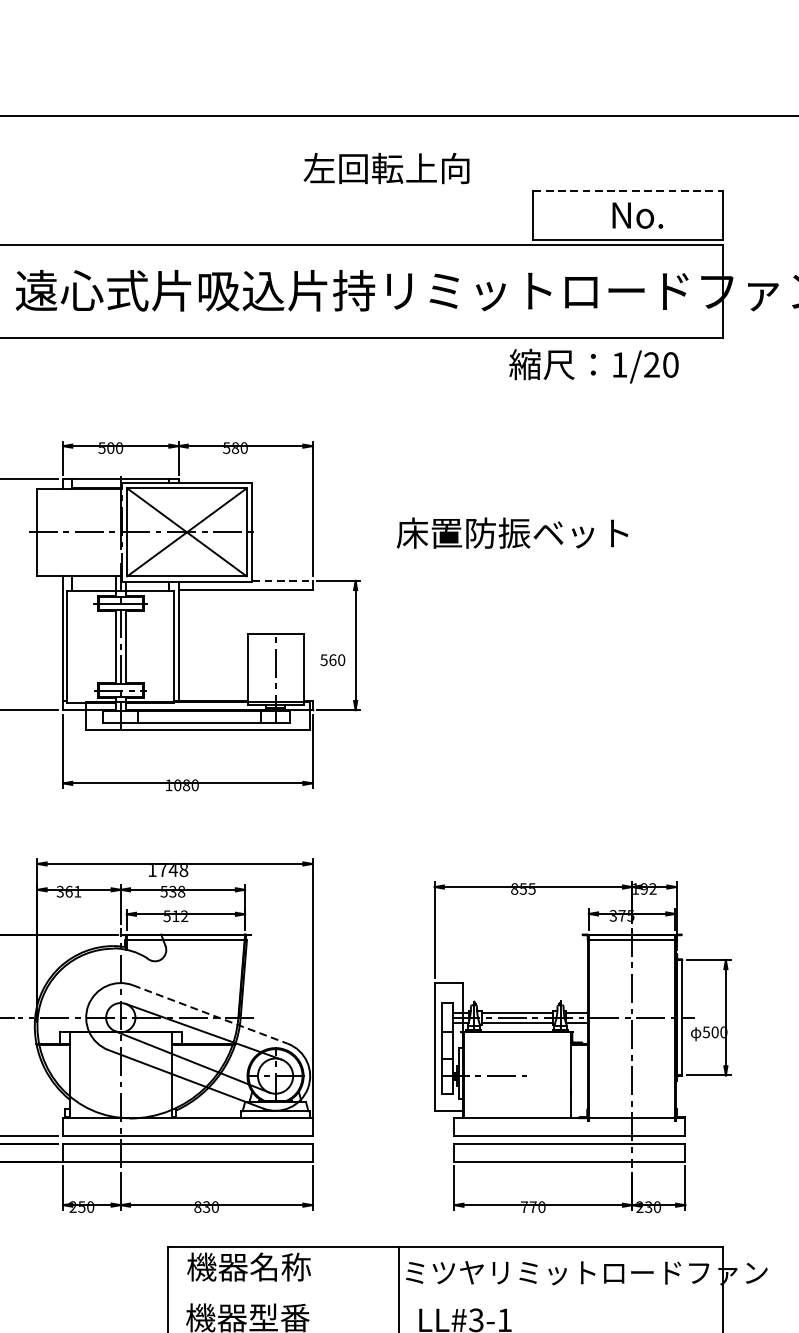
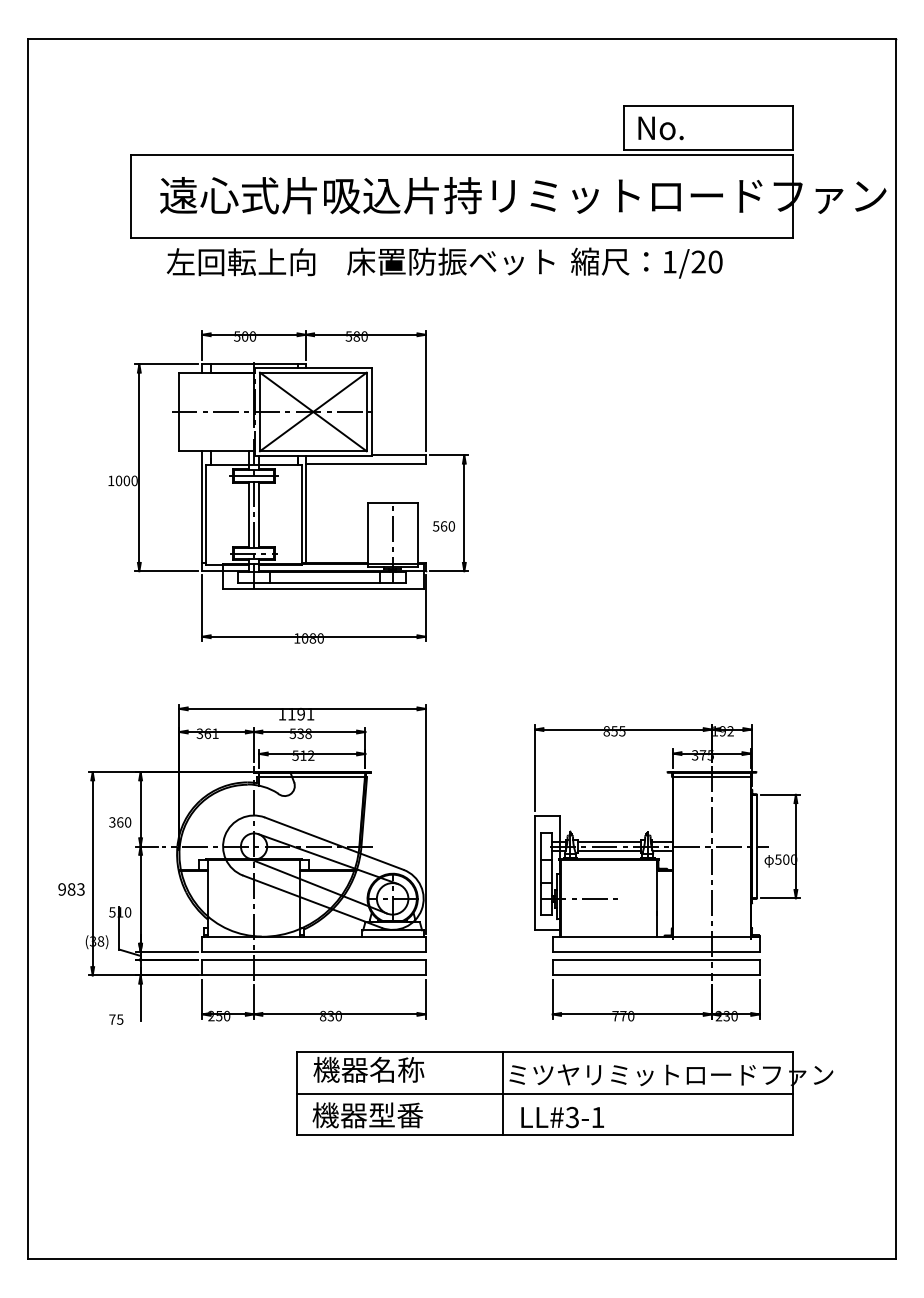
text: (385, 168) -> (240, 262), moved
line: (628, 191) -> (708, 106), dashed -> solid
text: (637, 215) -> (660, 128), moved
text: (593, 365) -> (646, 262), moved
text: (512, 532) -> (450, 261), moved
line: (282, 580) -> (398, 455), dashed -> solid
text: (173, 869) -> (301, 713), 1748 -> 1191
line: (210, 1014) -> (334, 843), dashed -> solid
line: (445, 1293) -> (544, 1093), added

